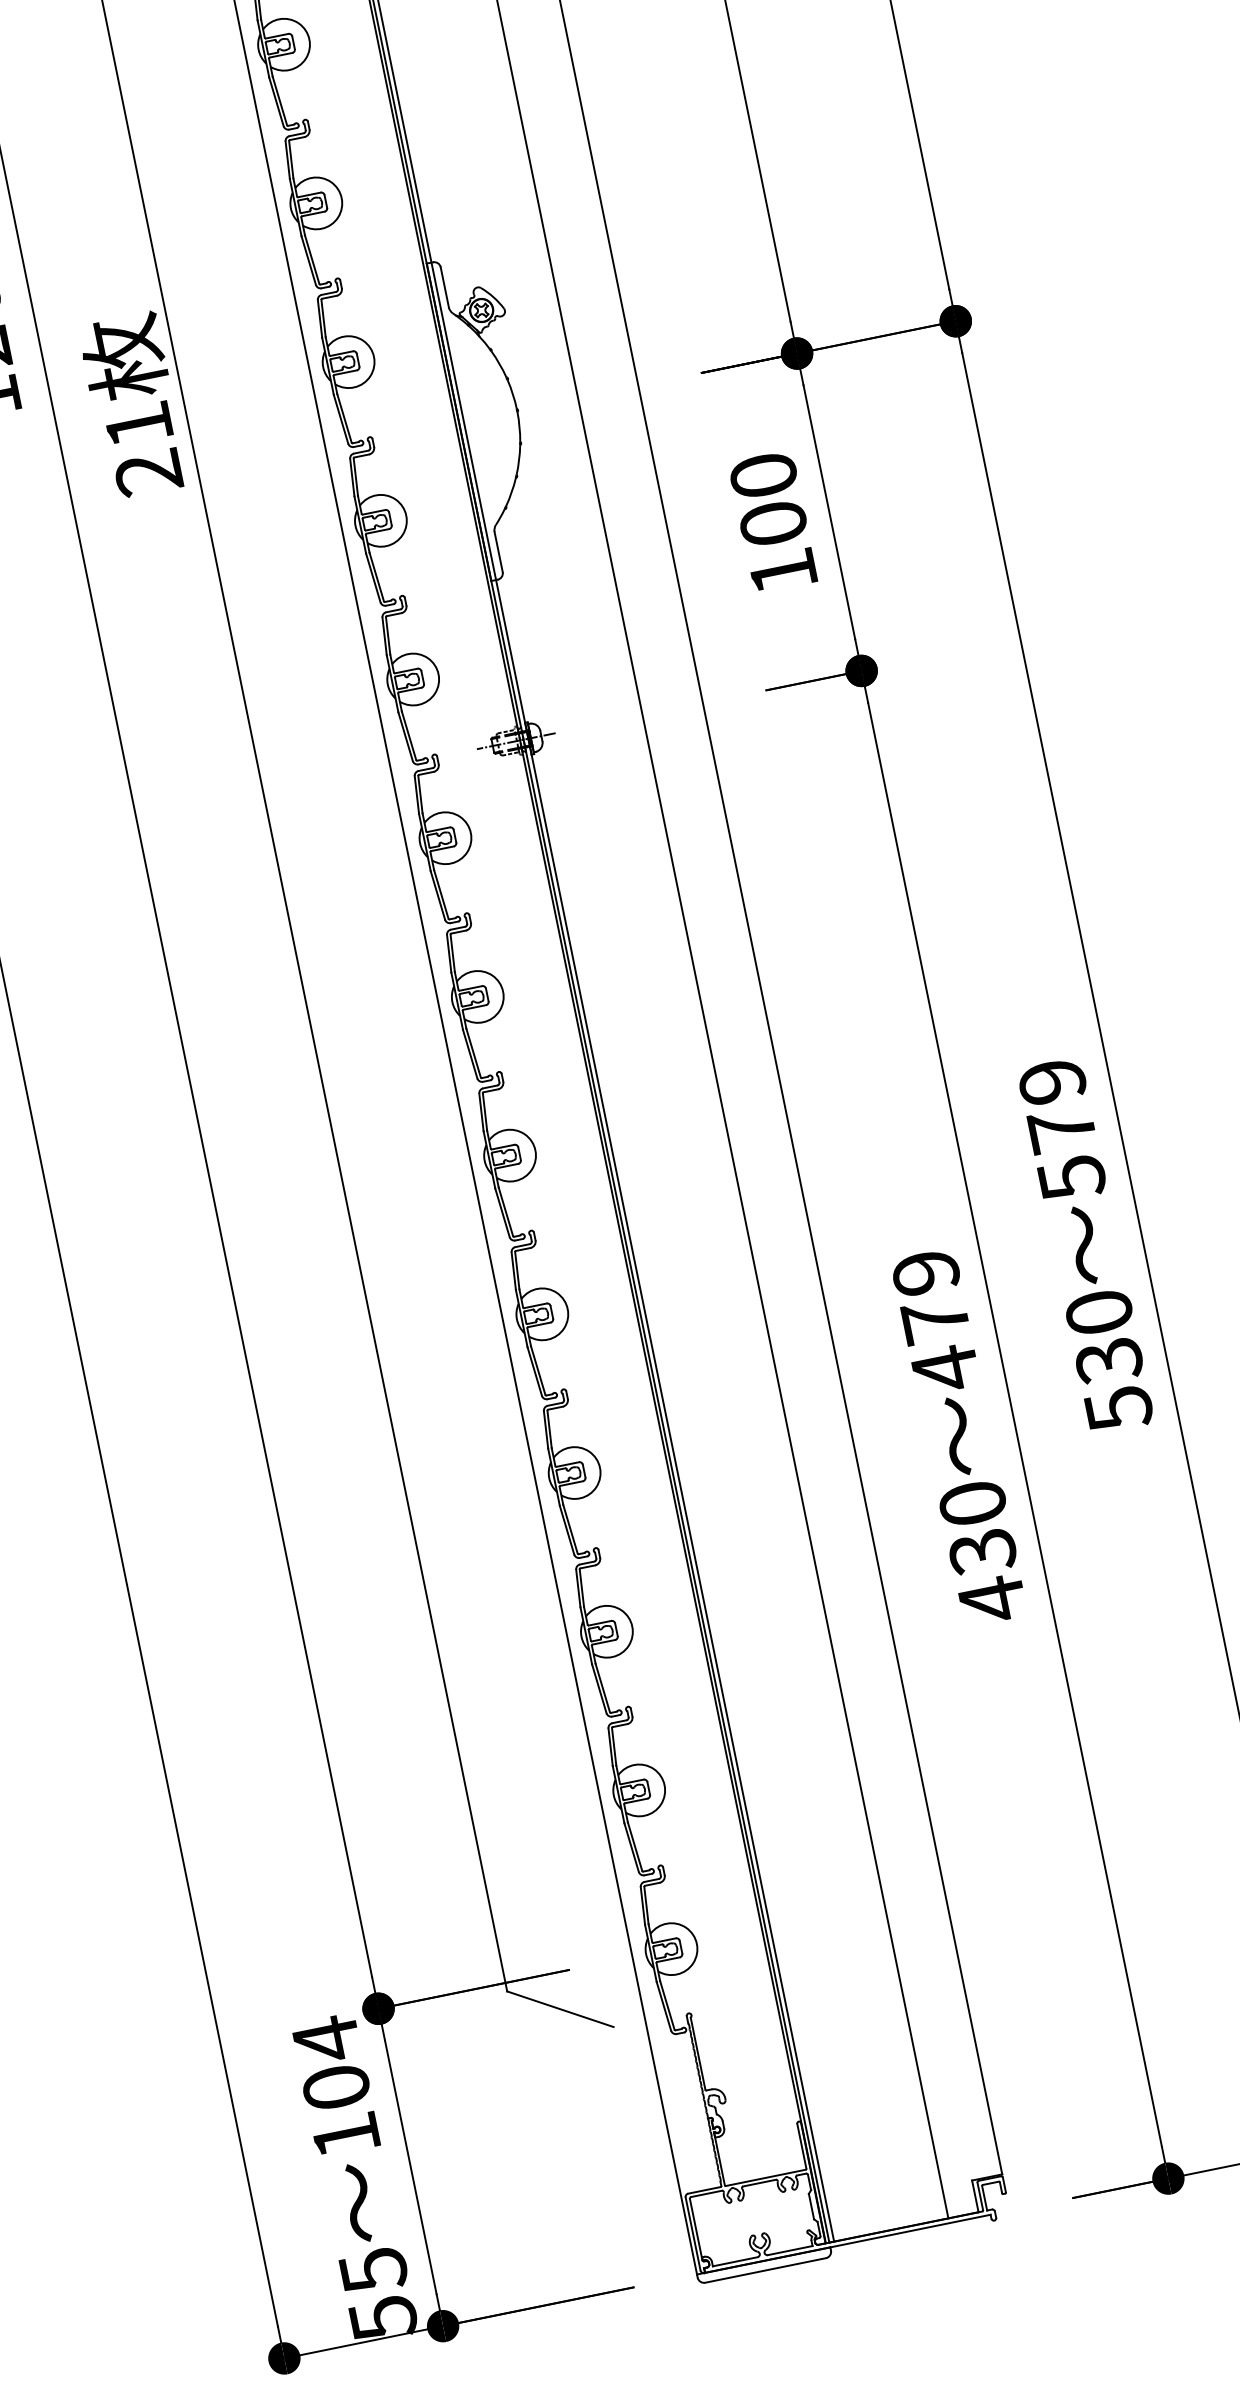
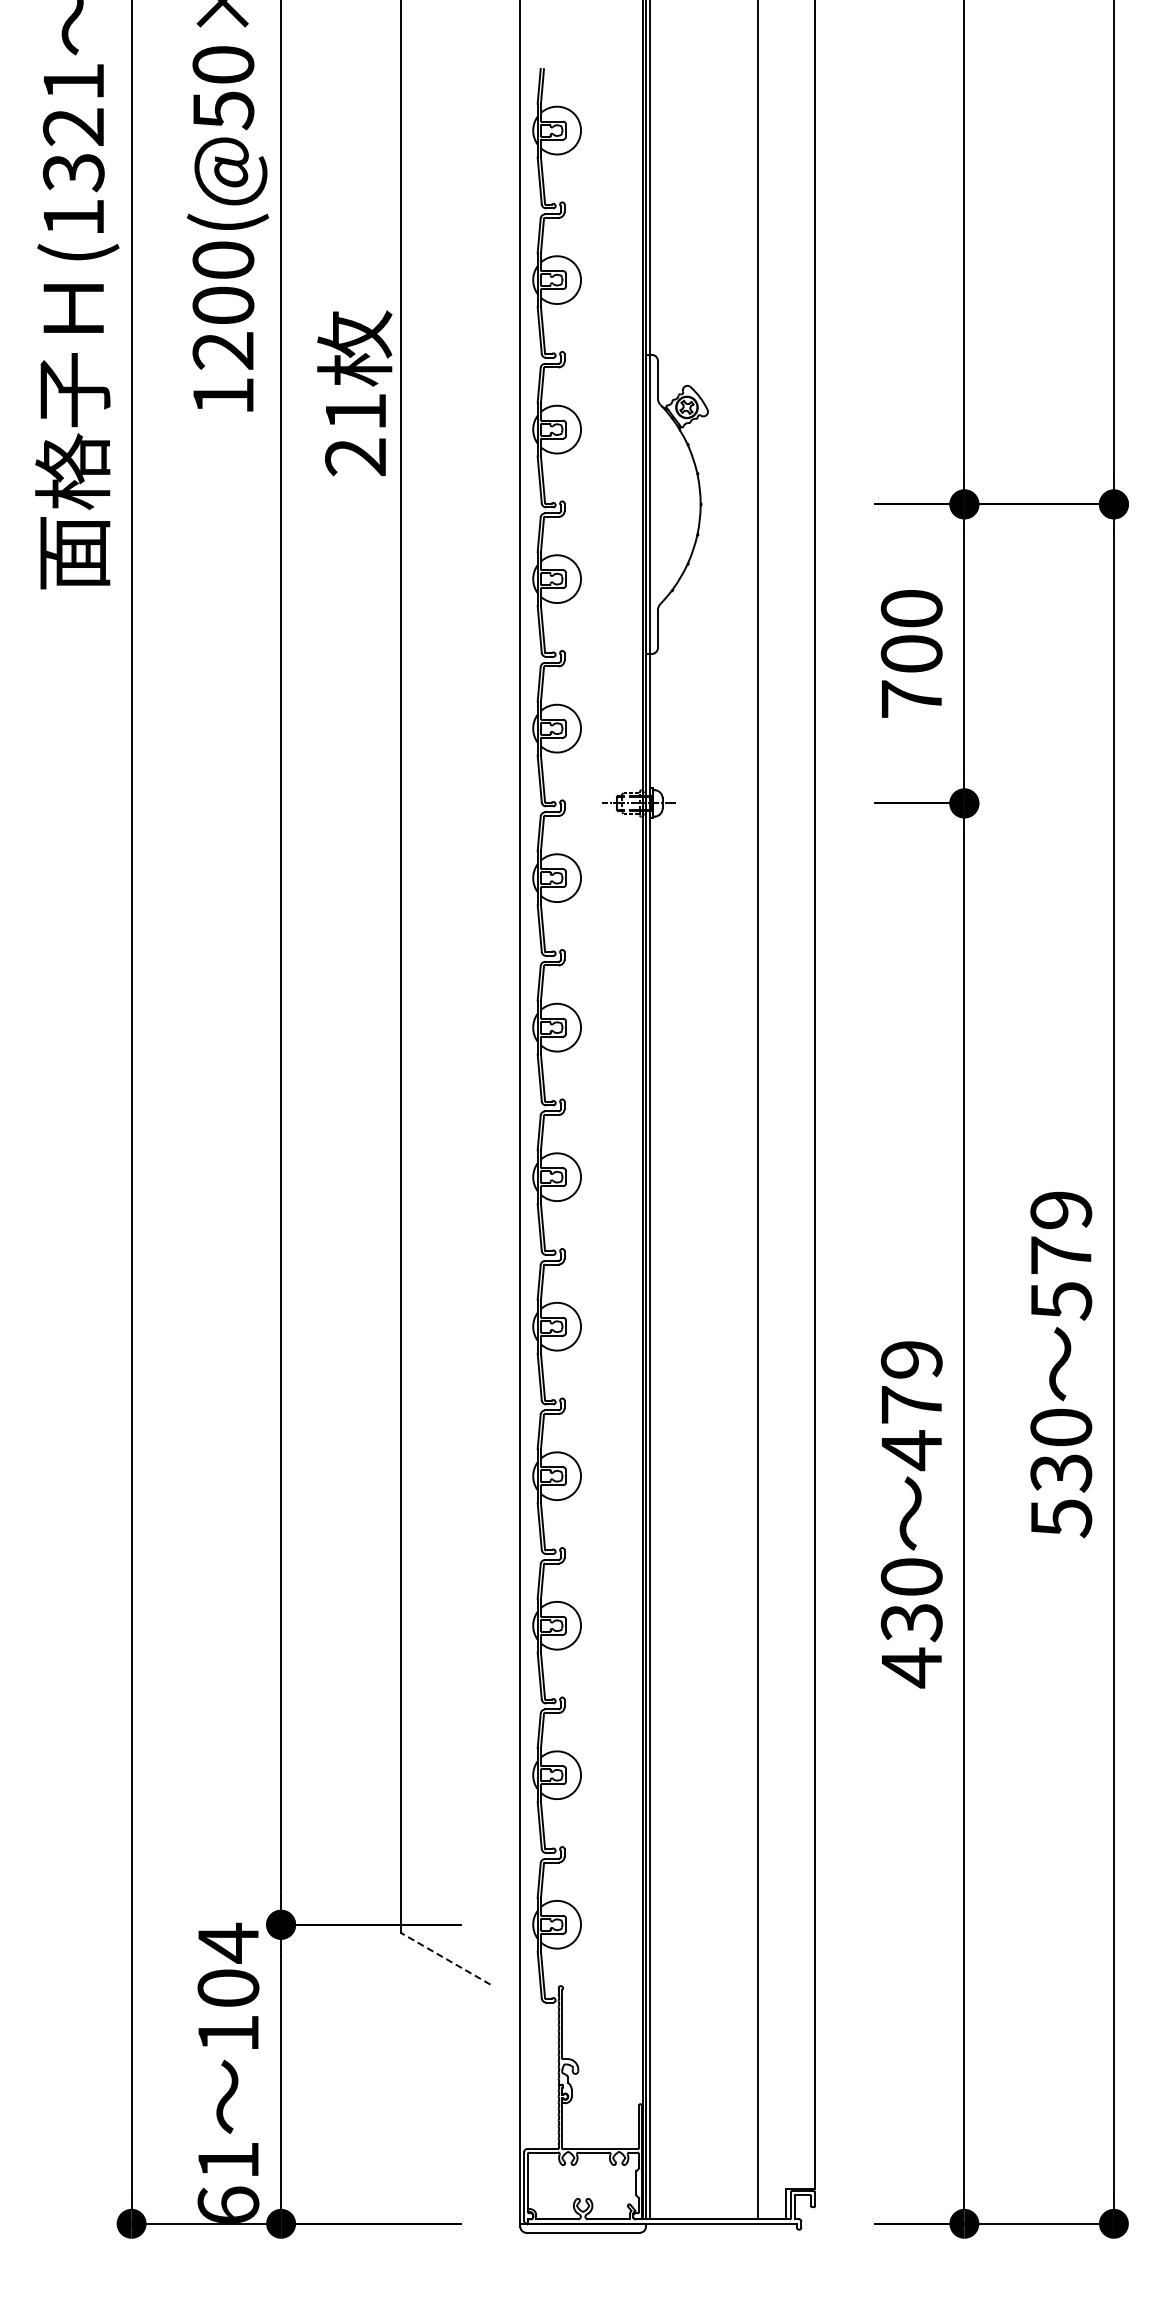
text: (133, 405) -> (354, 393), moved
text: (782, 570) -> (911, 698), 100 -> 700
line: (560, 2009) -> (445, 1958), solid -> dashed
text: (378, 2294) -> (228, 2183), 55 -> 61

